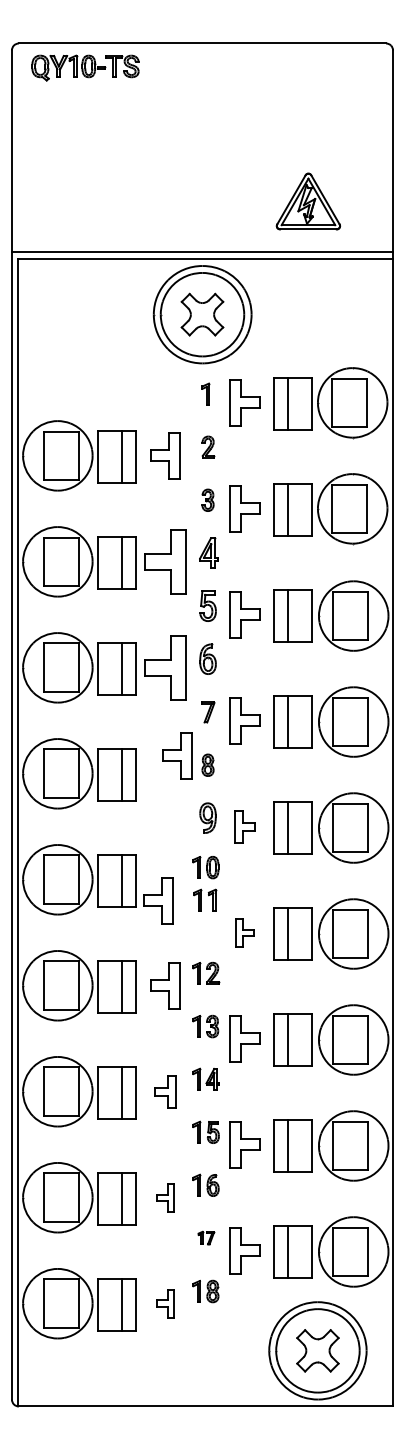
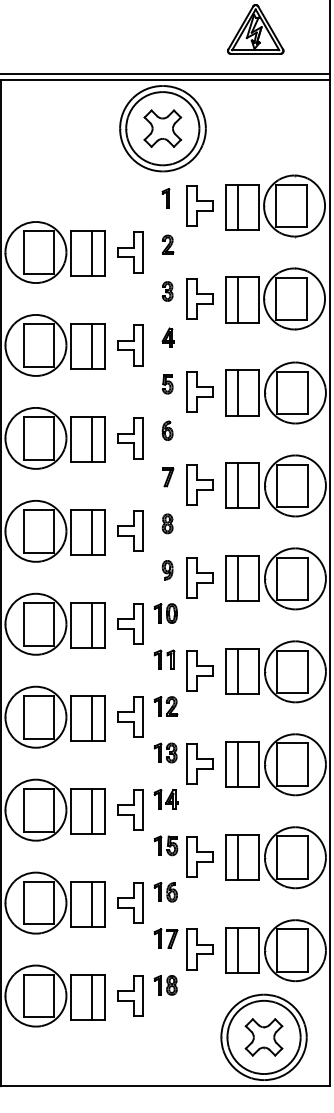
part: (208, 552) -> (168, 337), size x0.71
part: (165, 561) -> (130, 345), size x0.71
part: (207, 605) -> (167, 383), size x0.71
part: (207, 658) -> (167, 430), size x0.71
part: (165, 667) -> (130, 438), size x0.71
part: (177, 755) -> (130, 531), moved
part: (207, 817) -> (167, 569), size x0.71
part: (244, 826) -> (199, 577), size x1.43
part: (205, 899) -> (164, 659), moved
part: (158, 900) -> (130, 624), moved
part: (244, 932) -> (199, 670), size x1.67
part: (165, 1091) -> (130, 809), size x1.43
part: (165, 1197) -> (130, 902), size x1.67
part: (206, 1237) -> (166, 938), size x1.67
part: (165, 1303) -> (130, 995), size x1.67

